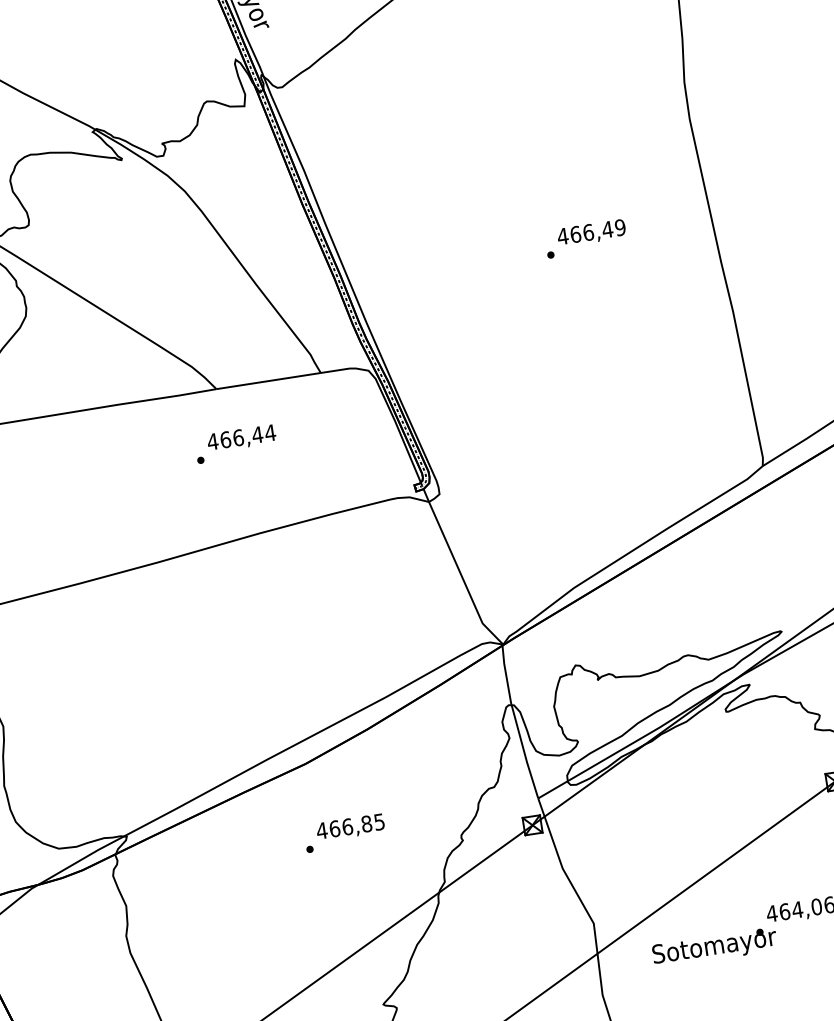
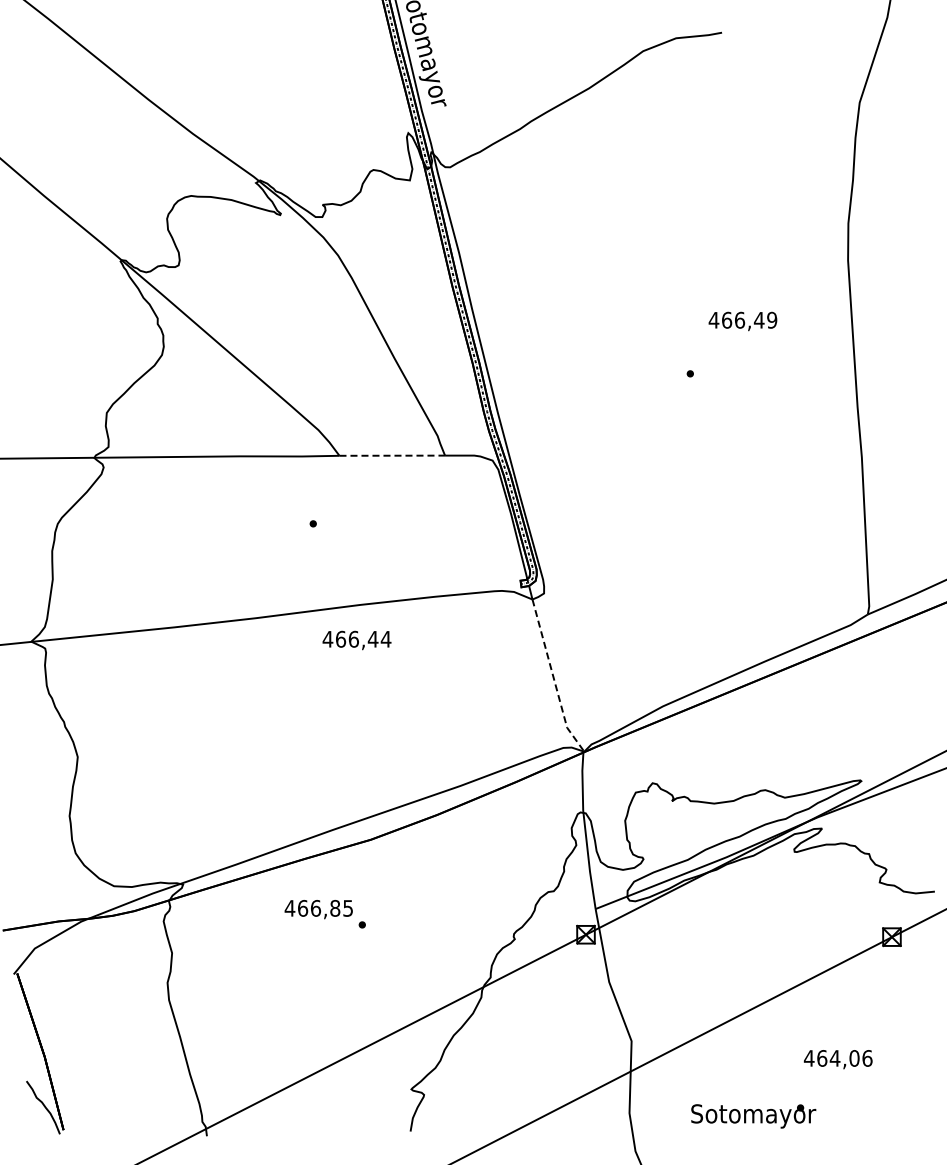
text: (591, 233) -> (742, 321), moved
line: (268, 380) -> (392, 455), solid -> dashed
text: (241, 438) -> (356, 640), moved
line: (461, 576) -> (553, 678), solid -> dashed
text: (350, 827) -> (318, 909), moved
text: (714, 947) -> (753, 1116), moved

